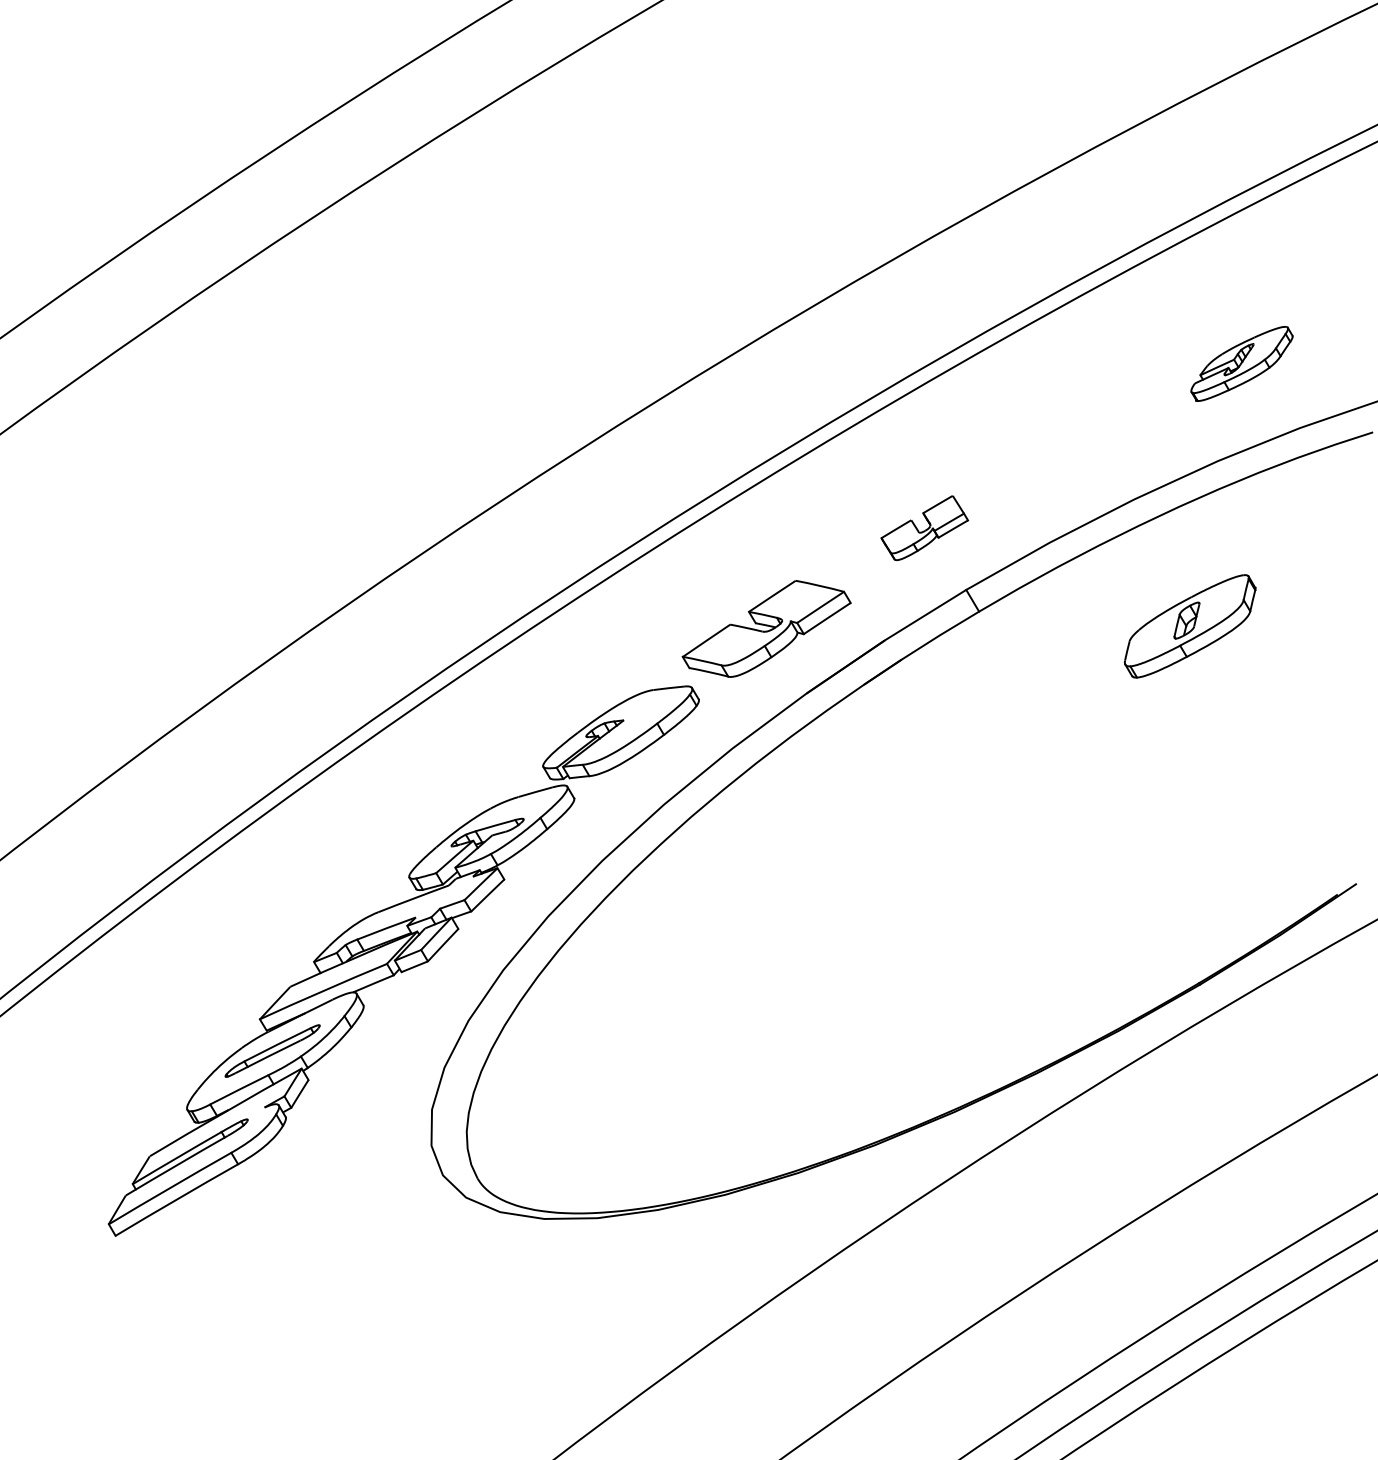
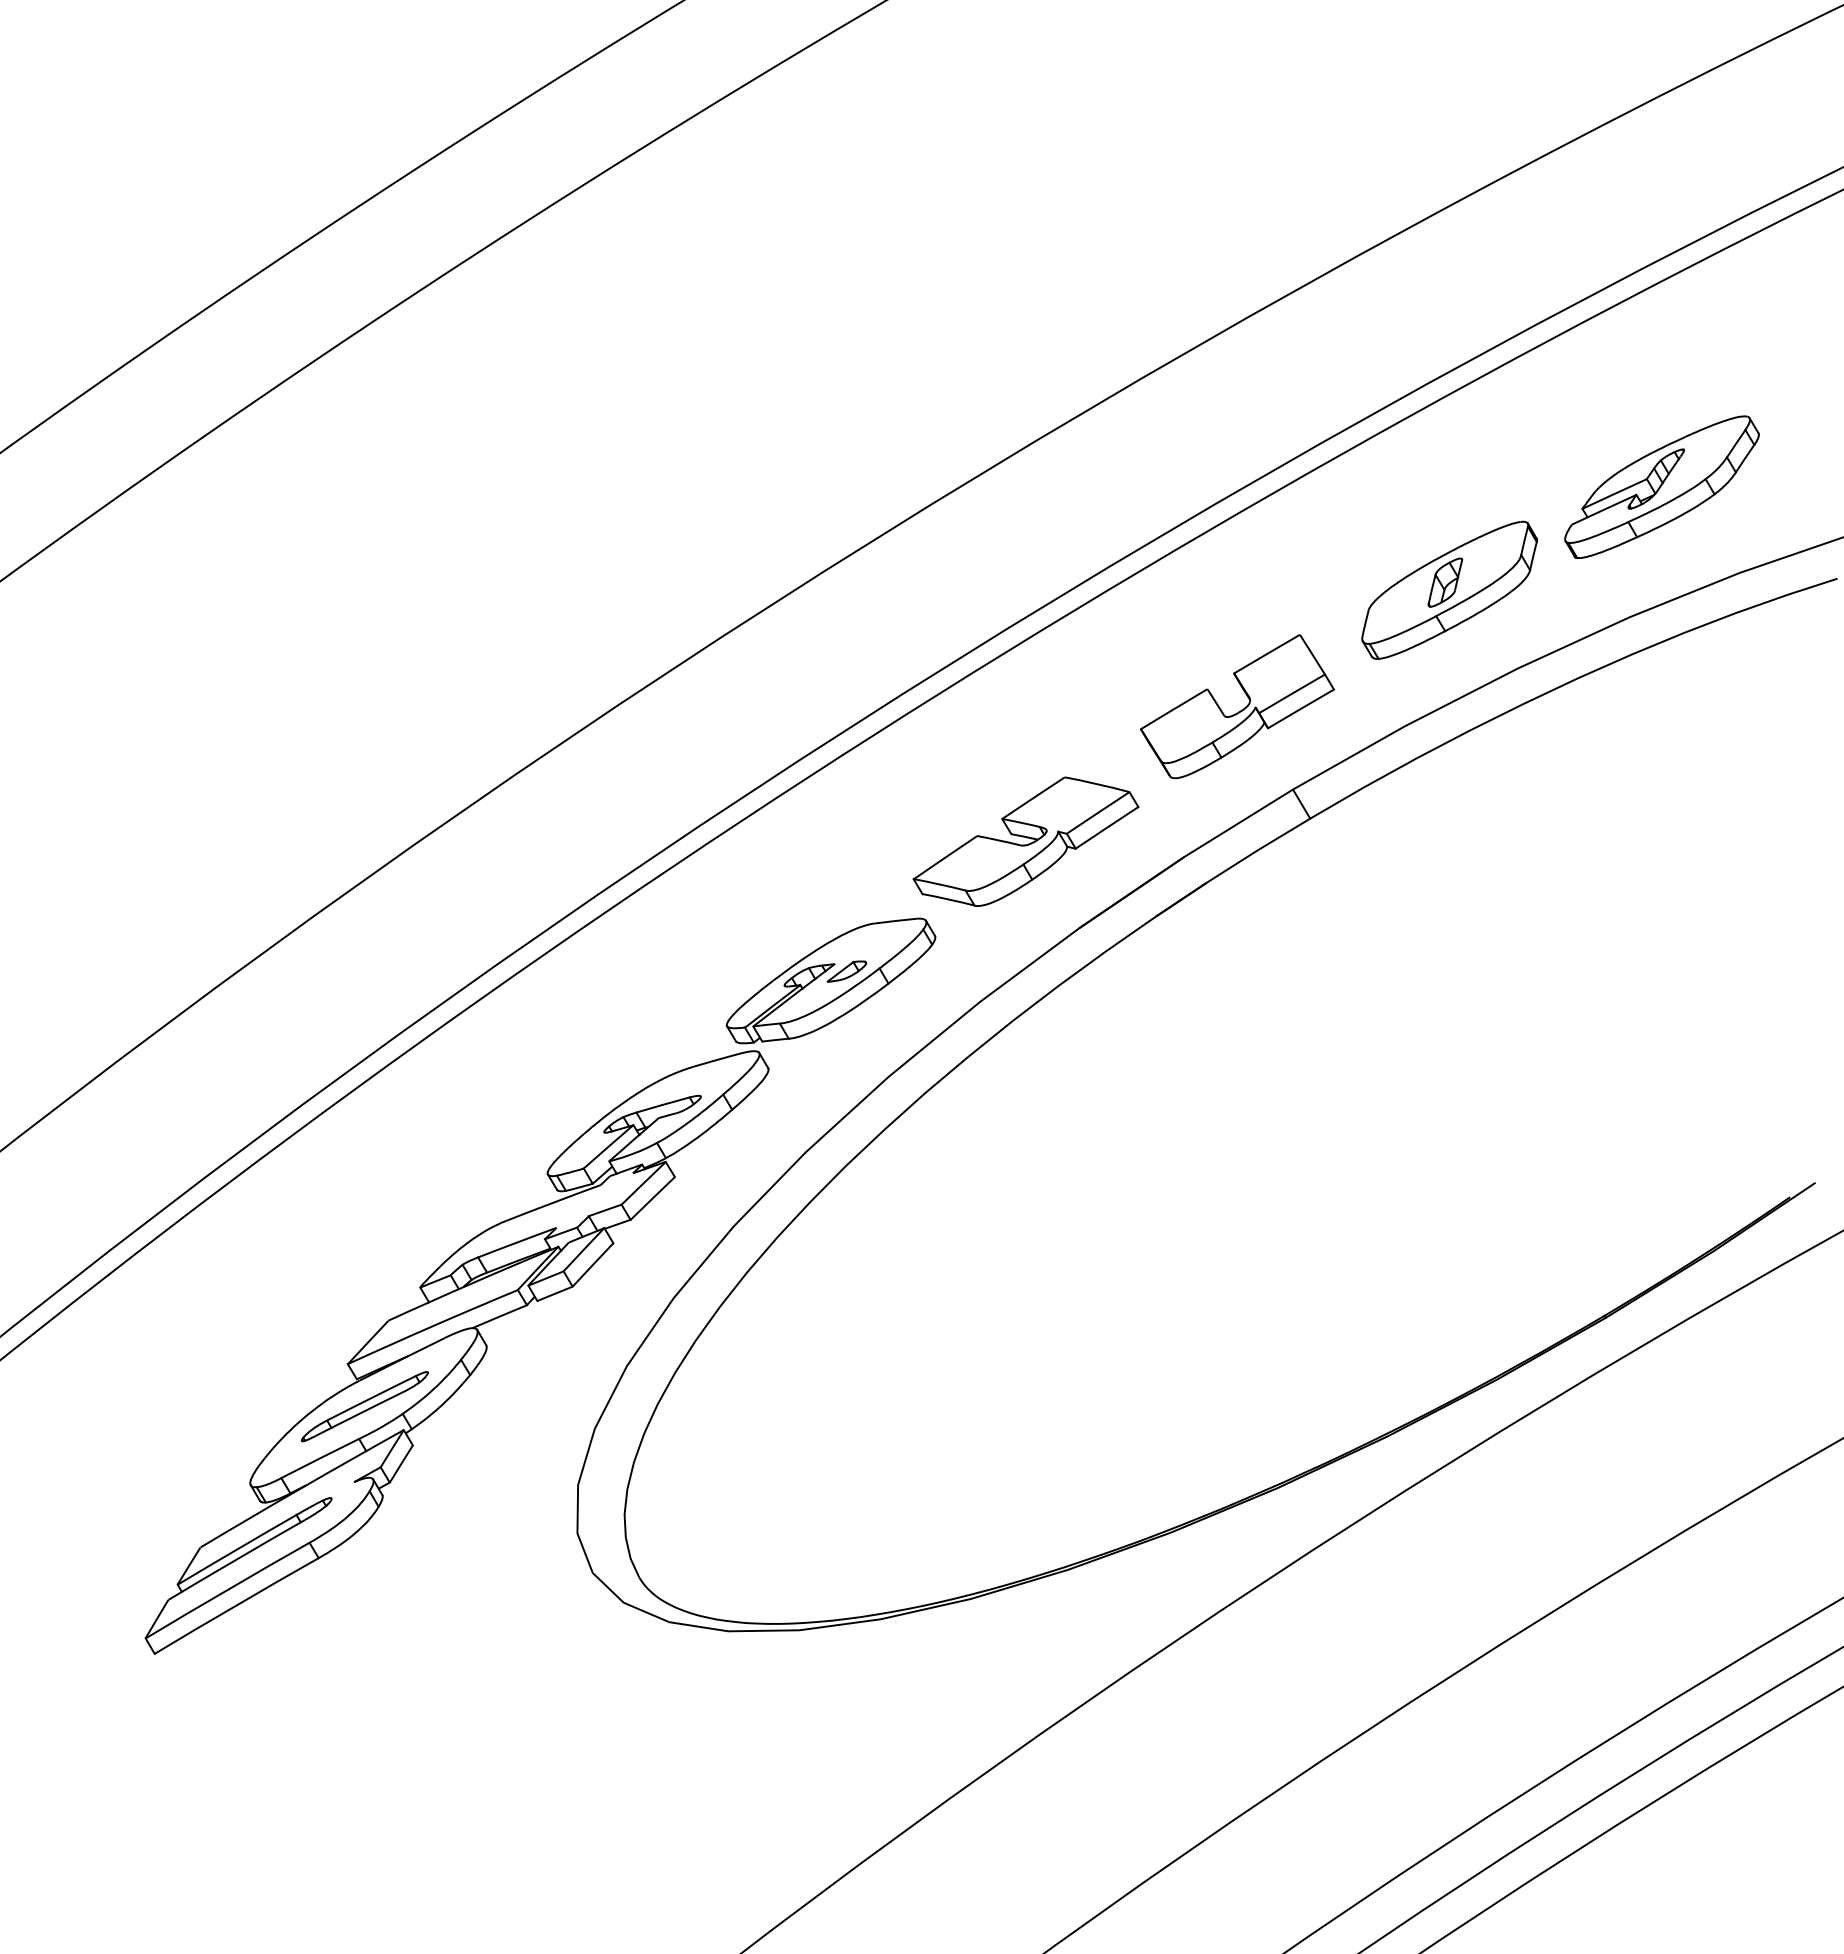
part: (1241, 363) -> (1661, 486), size x1.43
part: (924, 527) -> (1237, 706), size x1.67
part: (1190, 625) -> (1449, 589), moved
part: (632, 725) -> (846, 971), added

